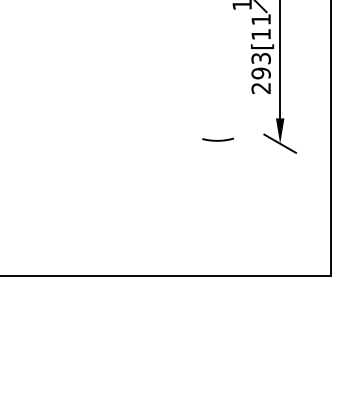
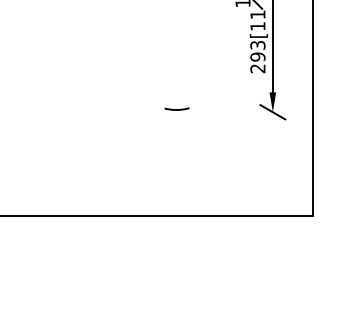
curve: (217, 140) -> (176, 109), moved

